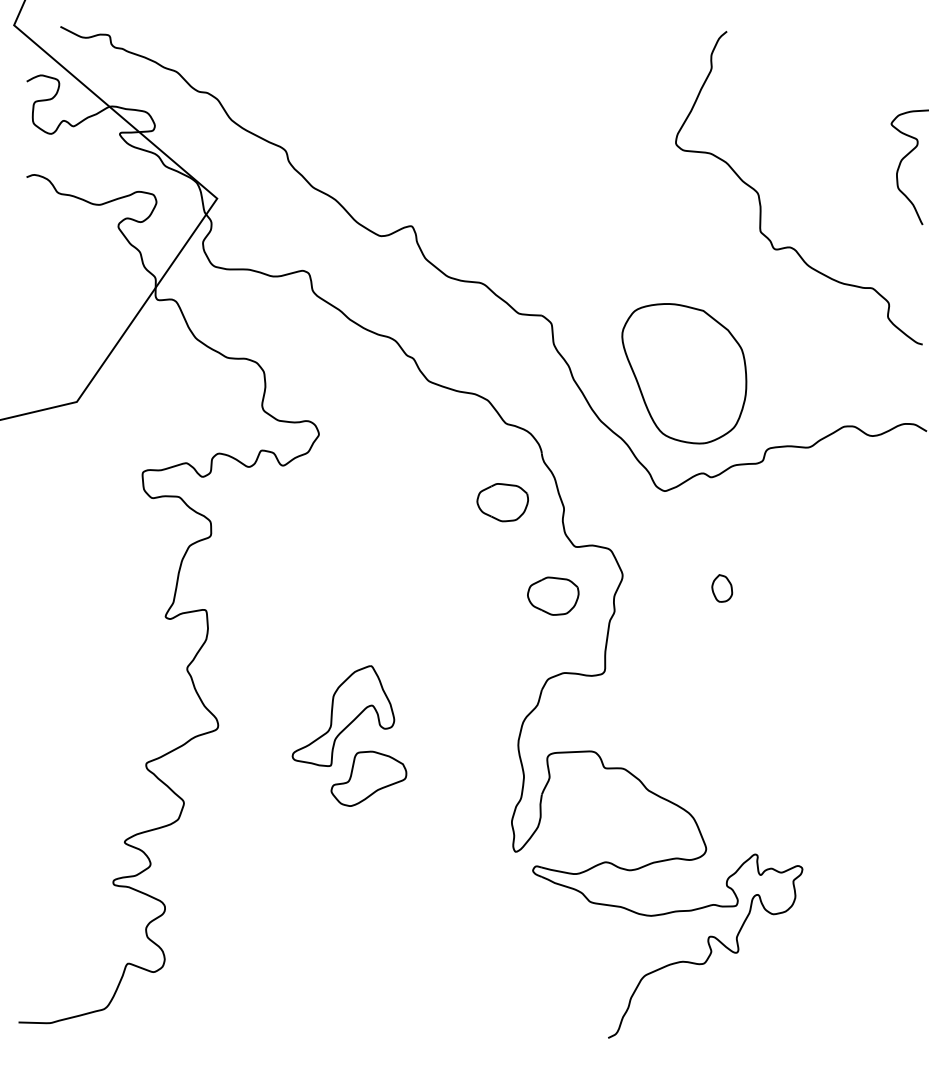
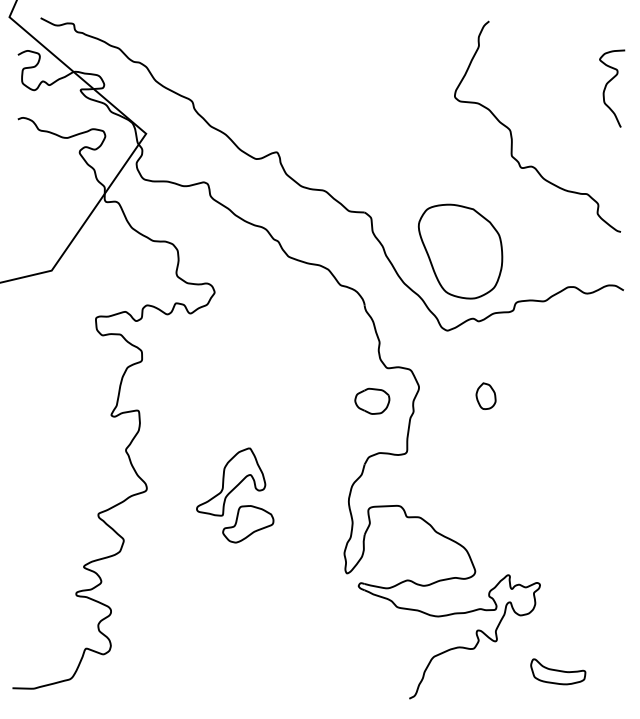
curve: (902, 162) -> (607, 85), moved
part: (502, 501) -> (338, 337), removed
part: (721, 587) -> (485, 395), size x1.43
part: (829, 997) -> (558, 671), added

